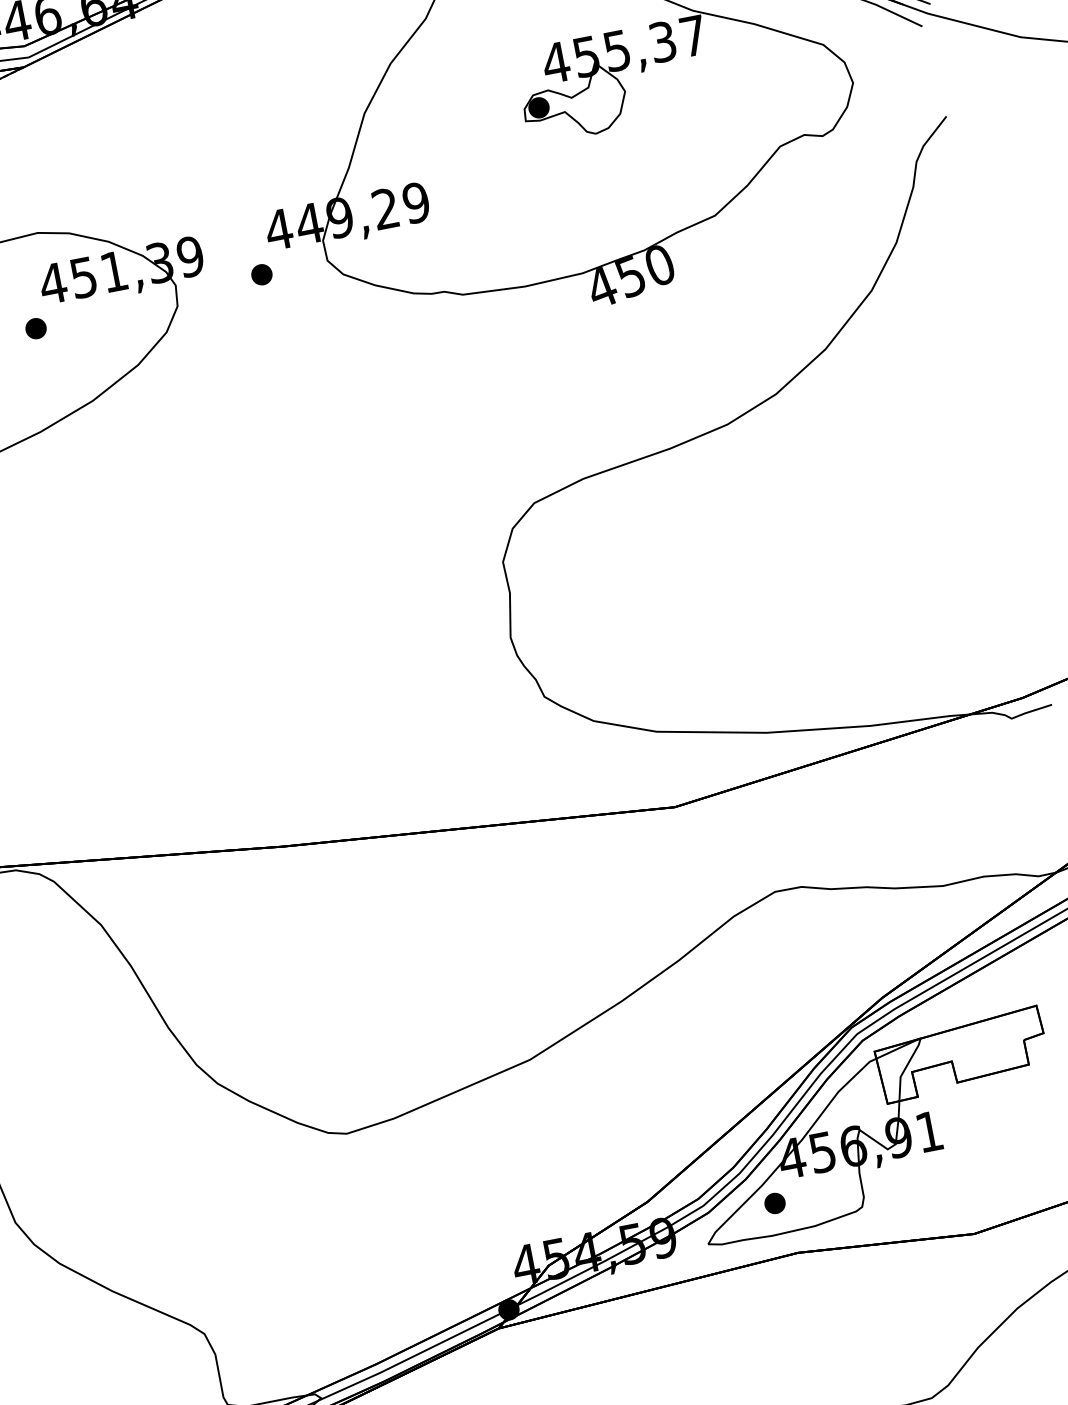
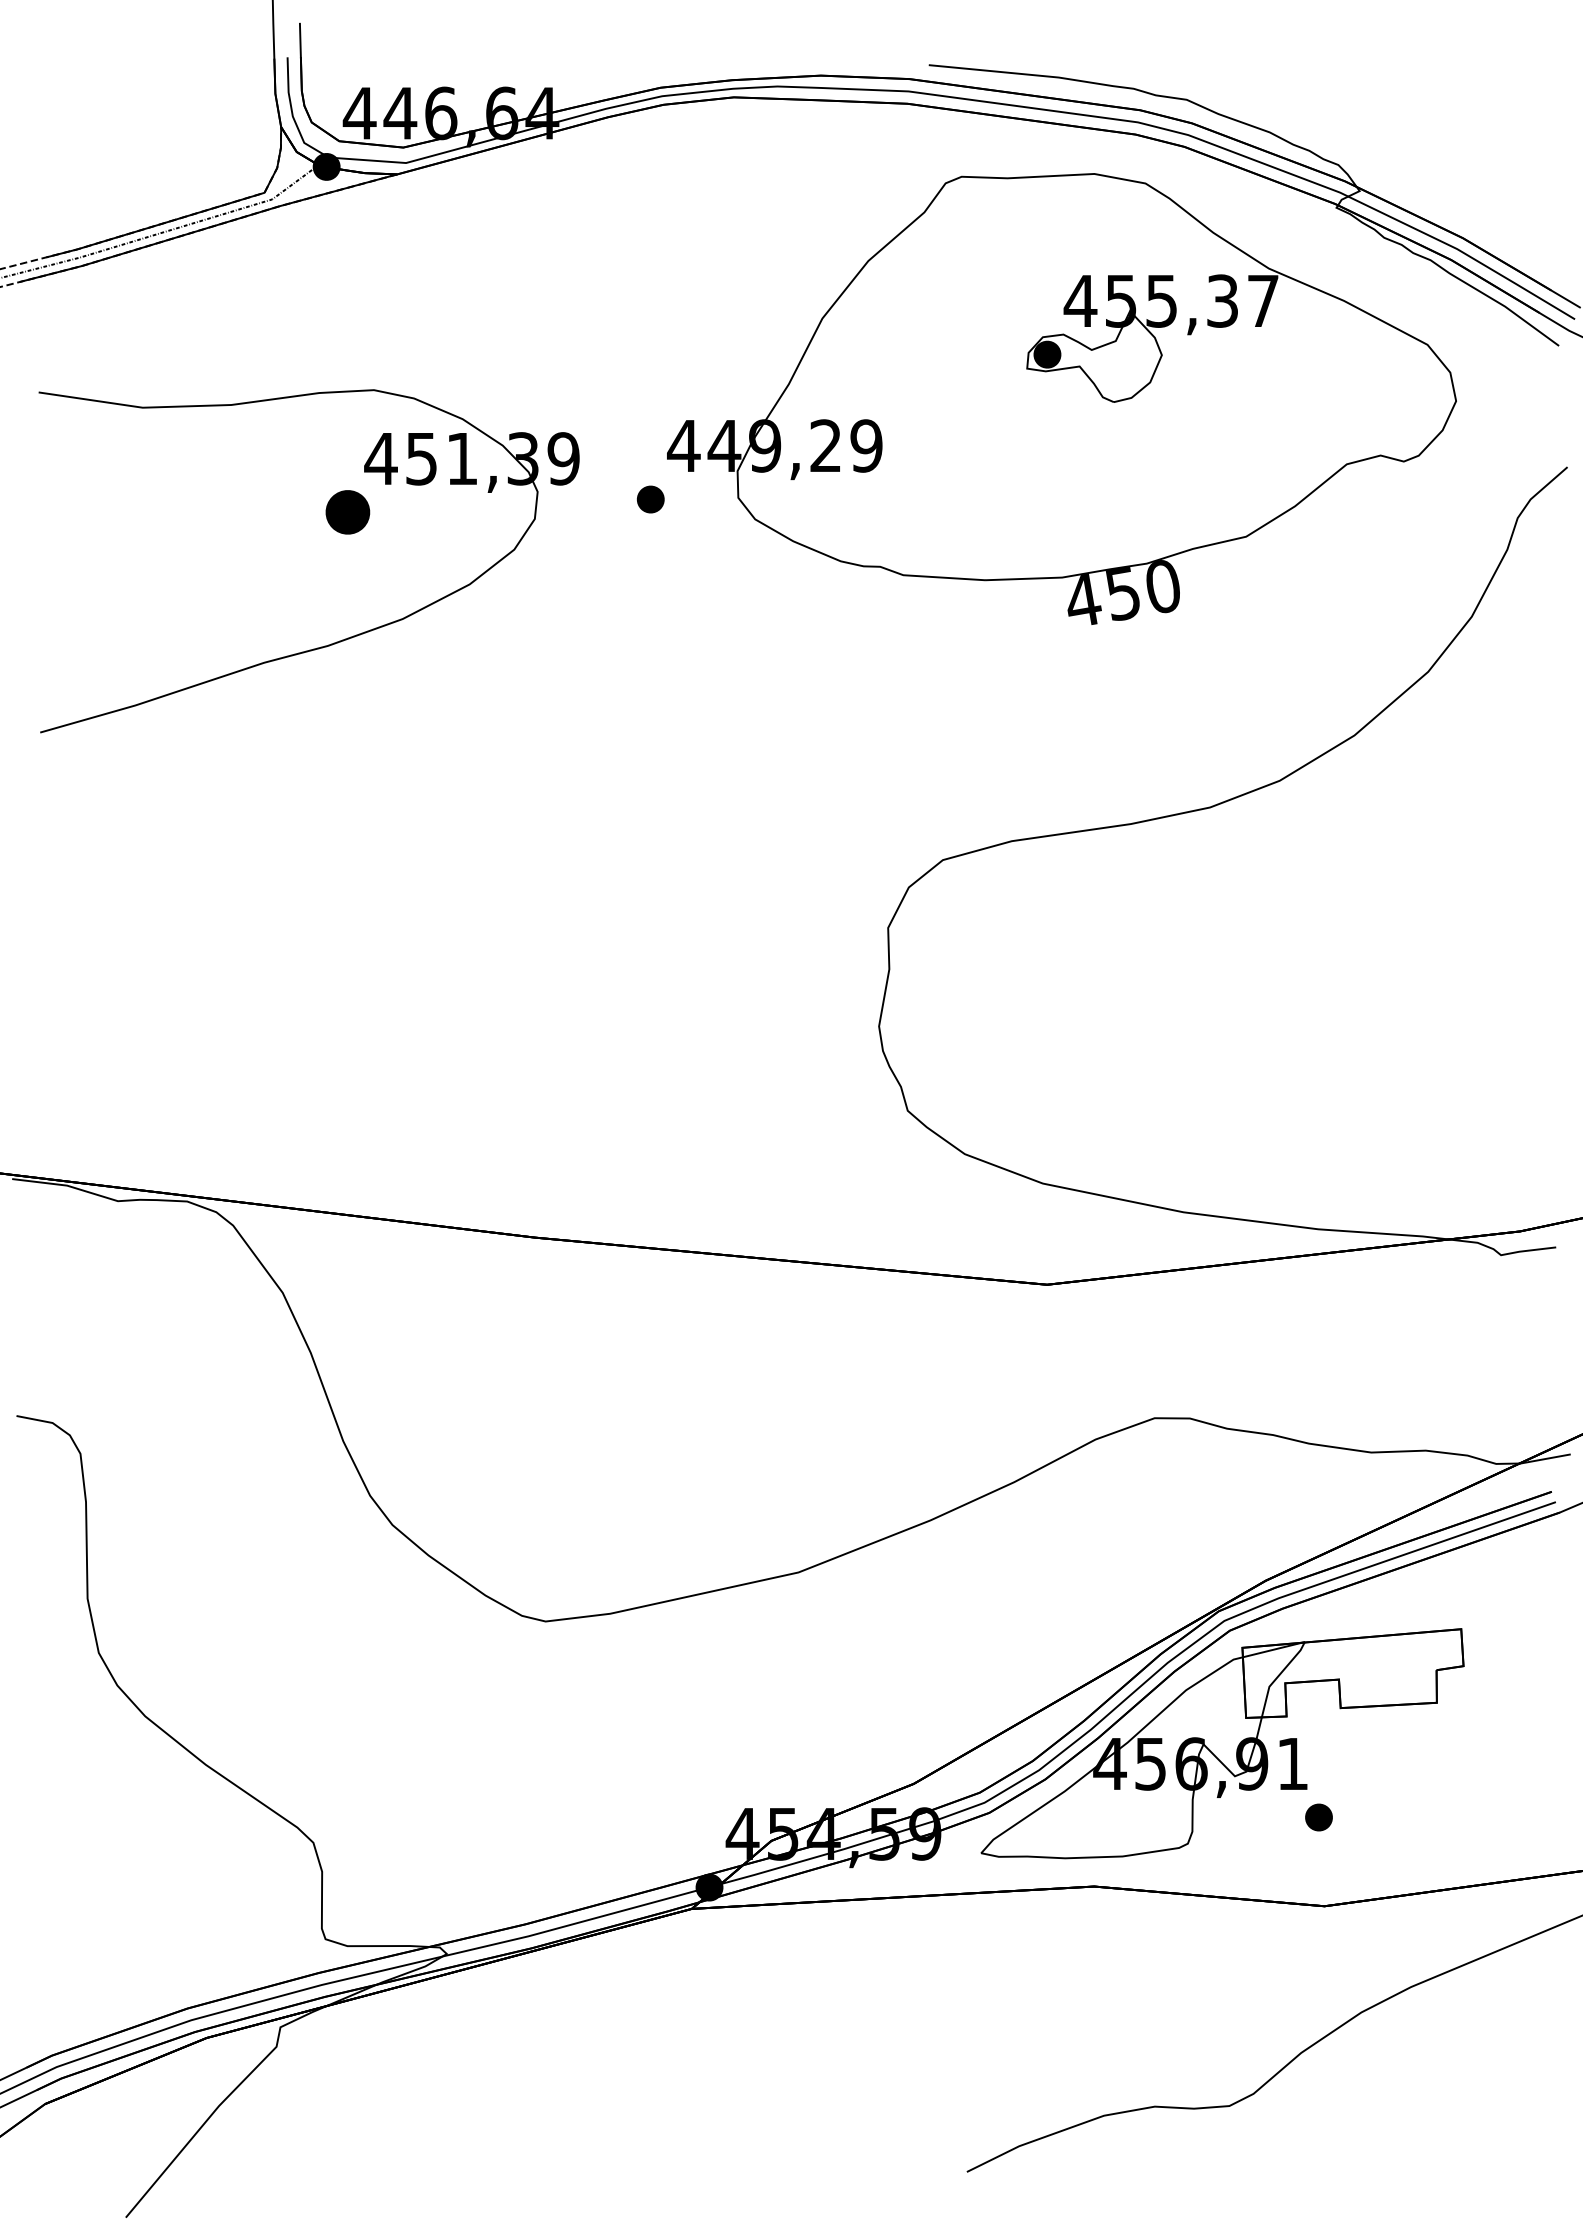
part: (35, 328) -> (347, 512), size x1.6
part: (774, 1203) -> (1318, 1817), moved

